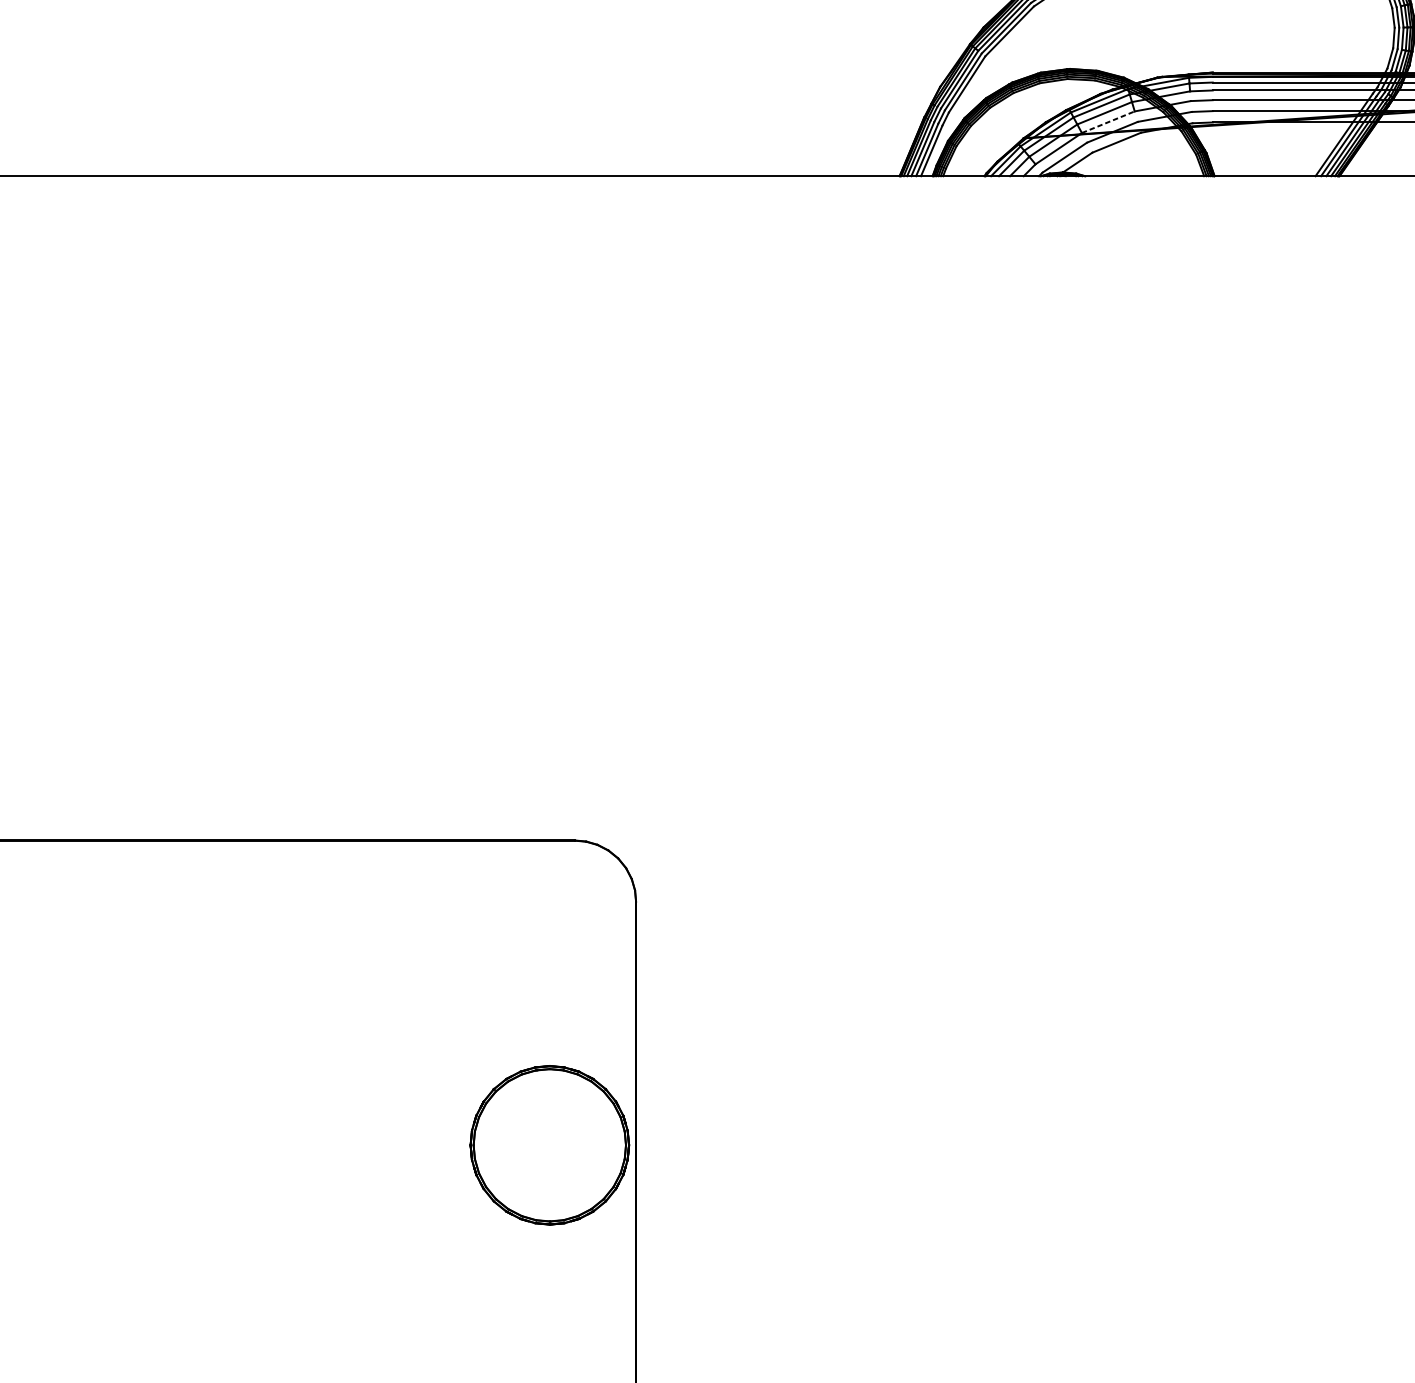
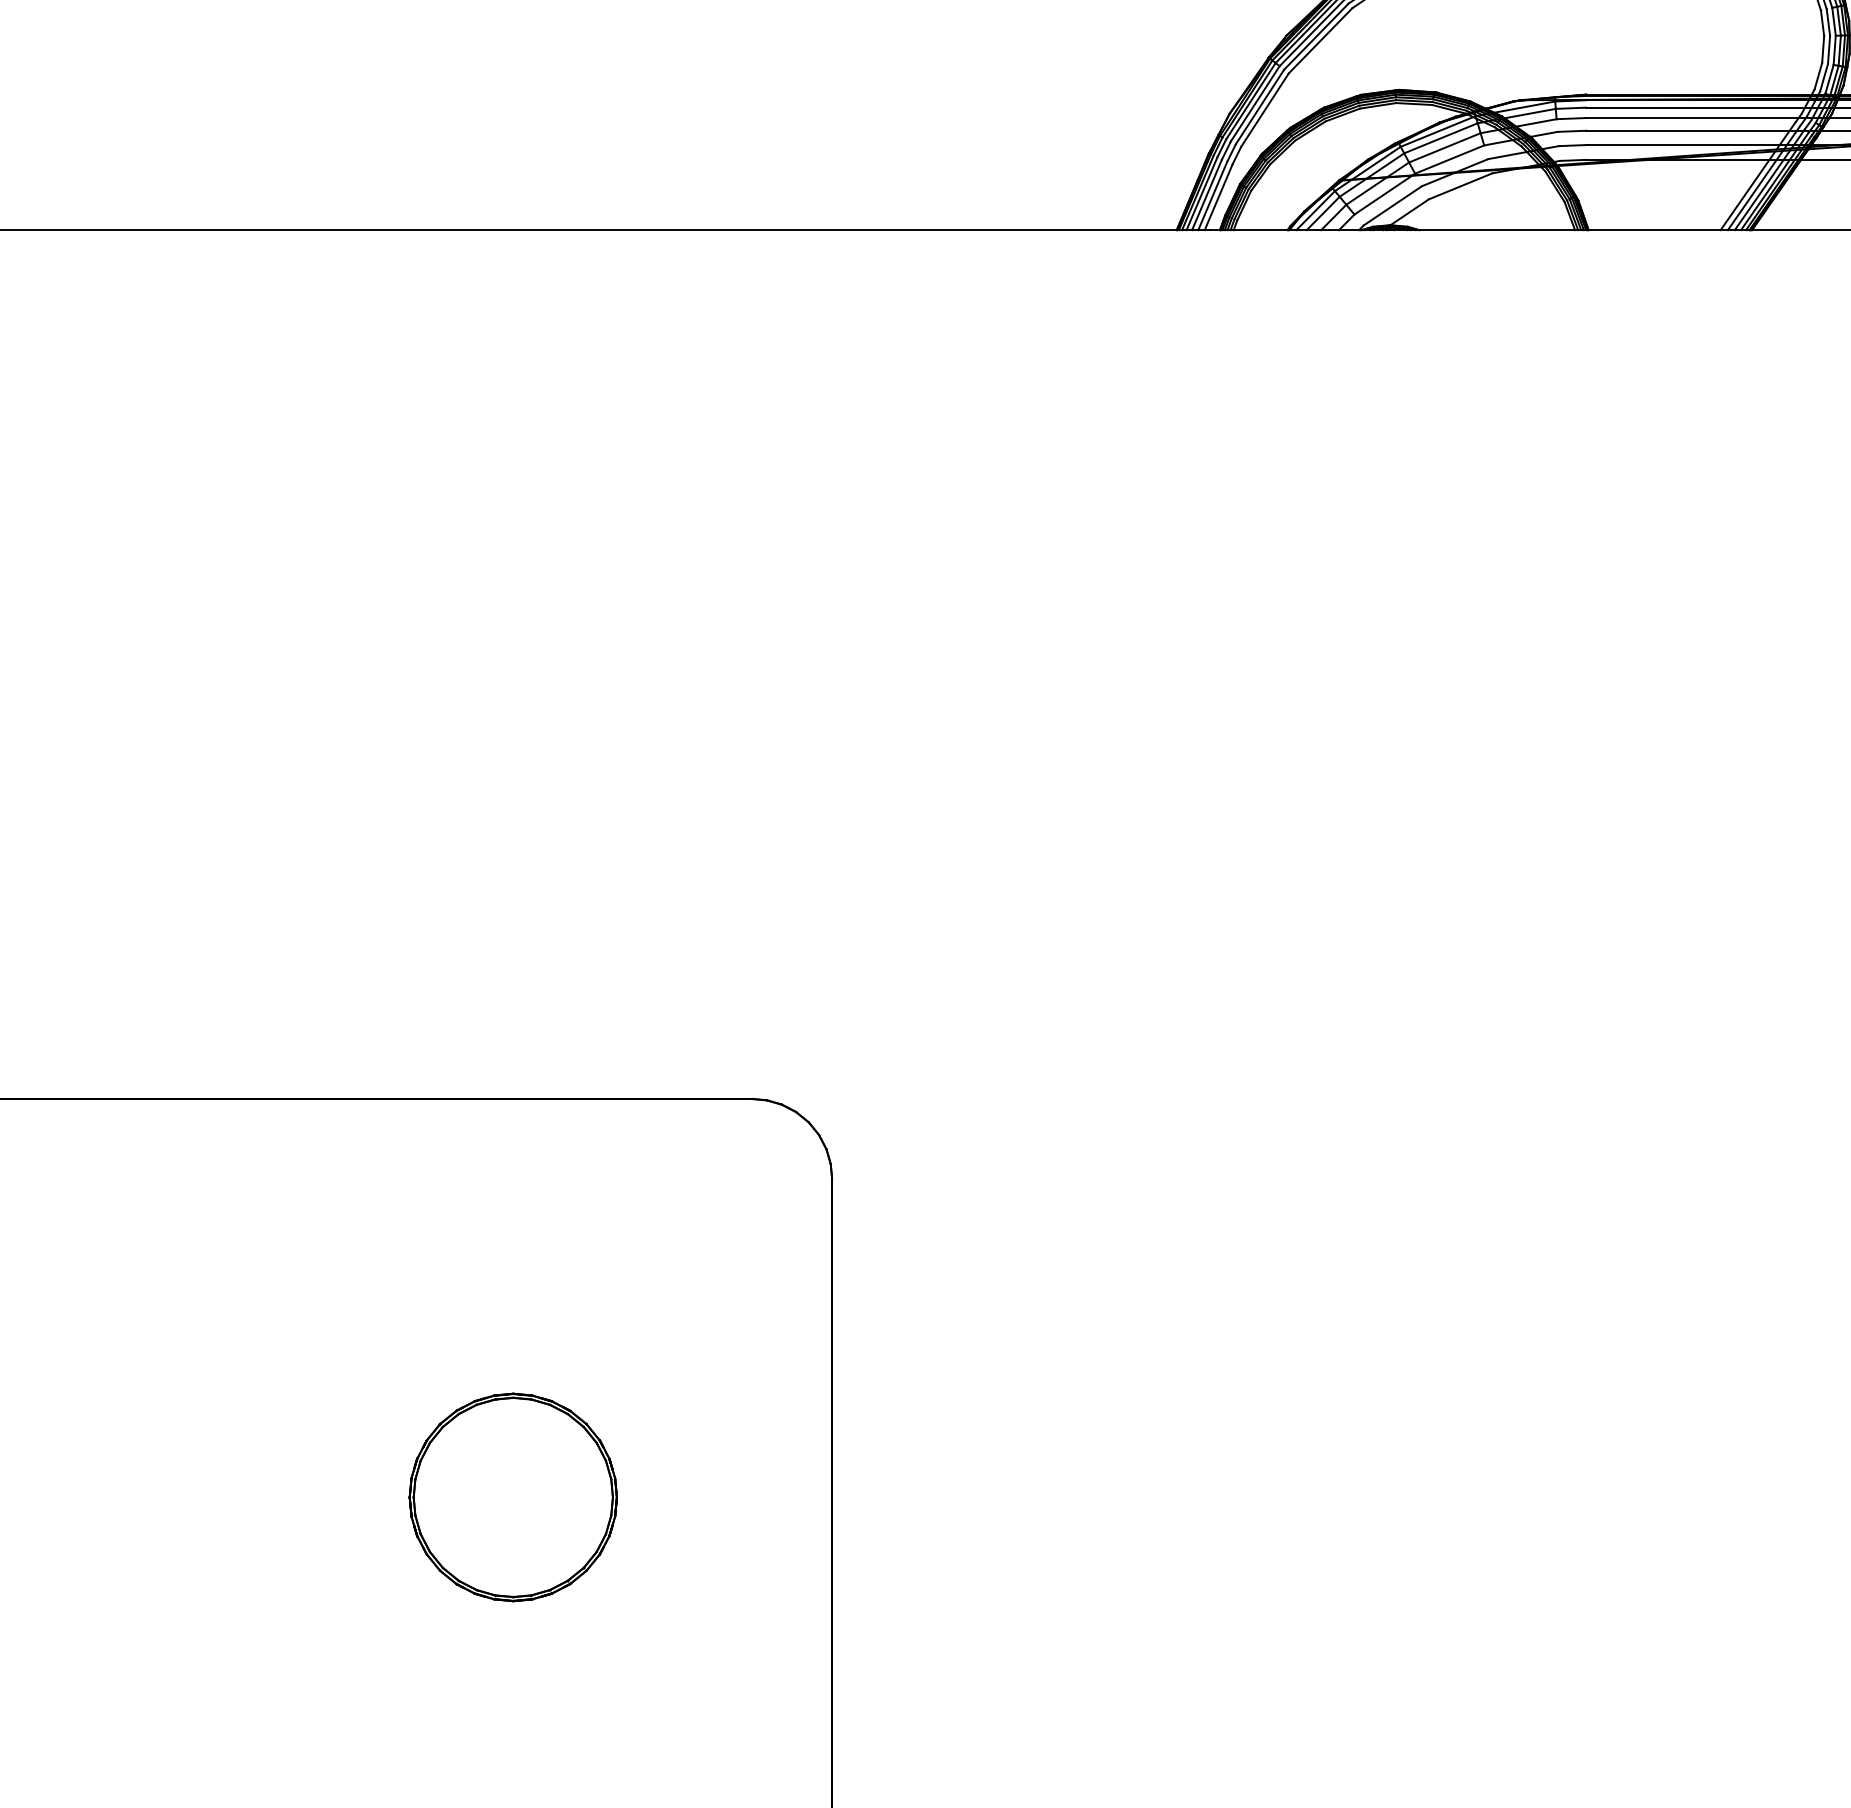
line: (1108, 122) -> (1450, 159), dashed -> solid
part: (549, 1145) -> (512, 1497), moved

